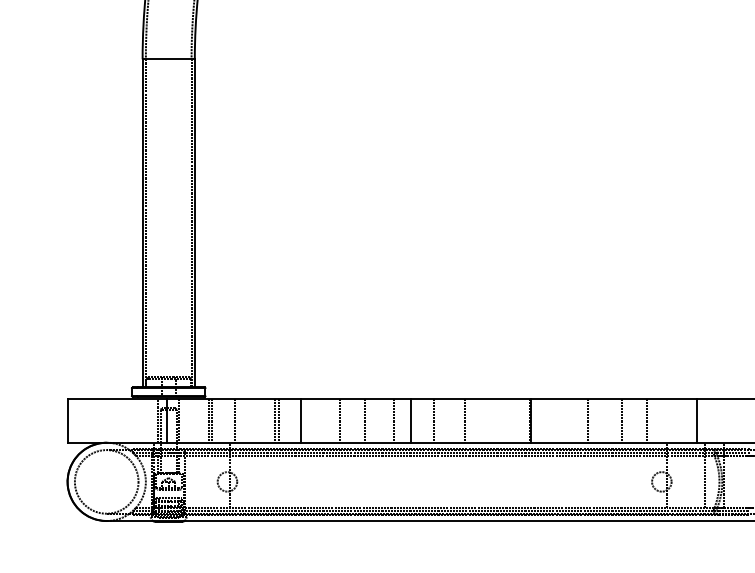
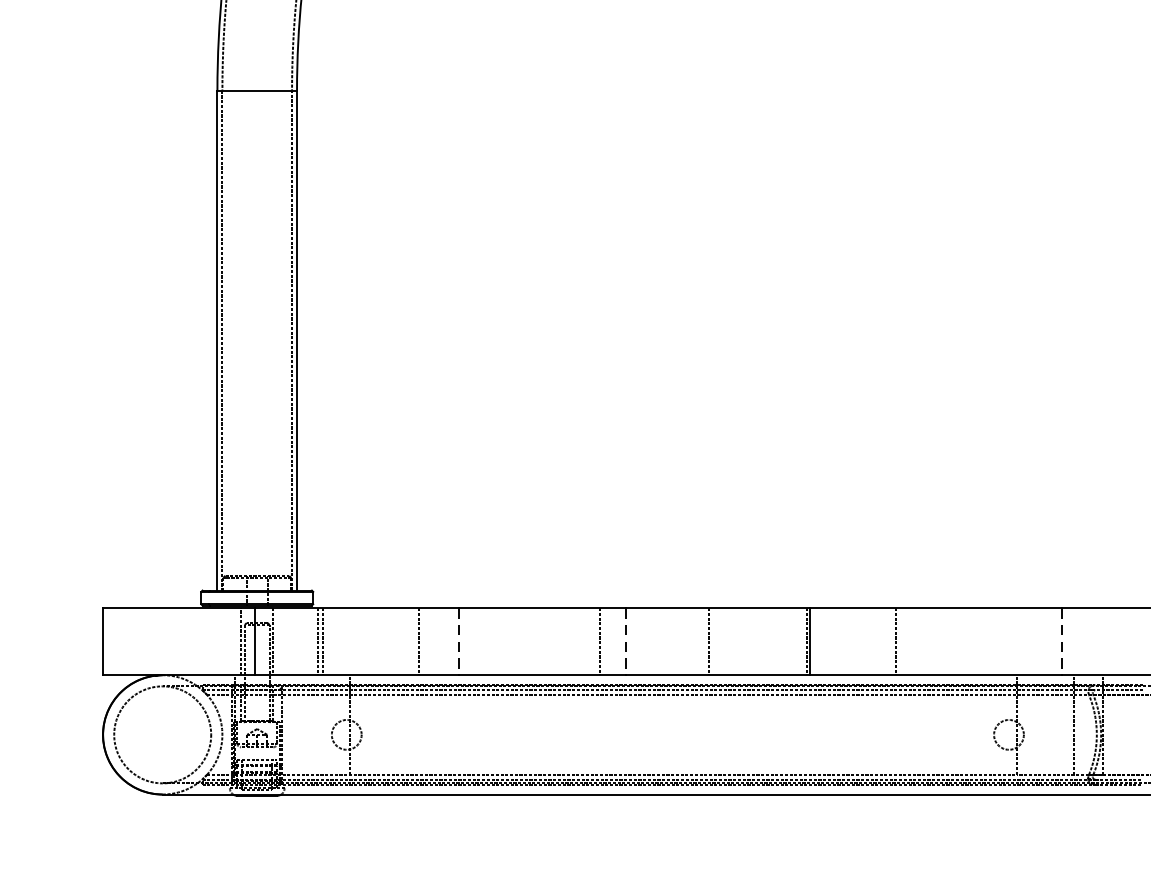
line: (234, 420) -> (357, 641), removed
line: (279, 420) -> (426, 641), removed
line: (339, 420) -> (517, 641), removed
line: (364, 420) -> (555, 641), removed
line: (434, 420) -> (662, 641), removed
line: (621, 420) -> (947, 641), removed
line: (647, 420) -> (987, 641), removed
line: (301, 421) -> (459, 642), solid -> dashed
line: (410, 421) -> (625, 642), solid -> dashed
line: (696, 421) -> (1061, 642), solid -> dashed

